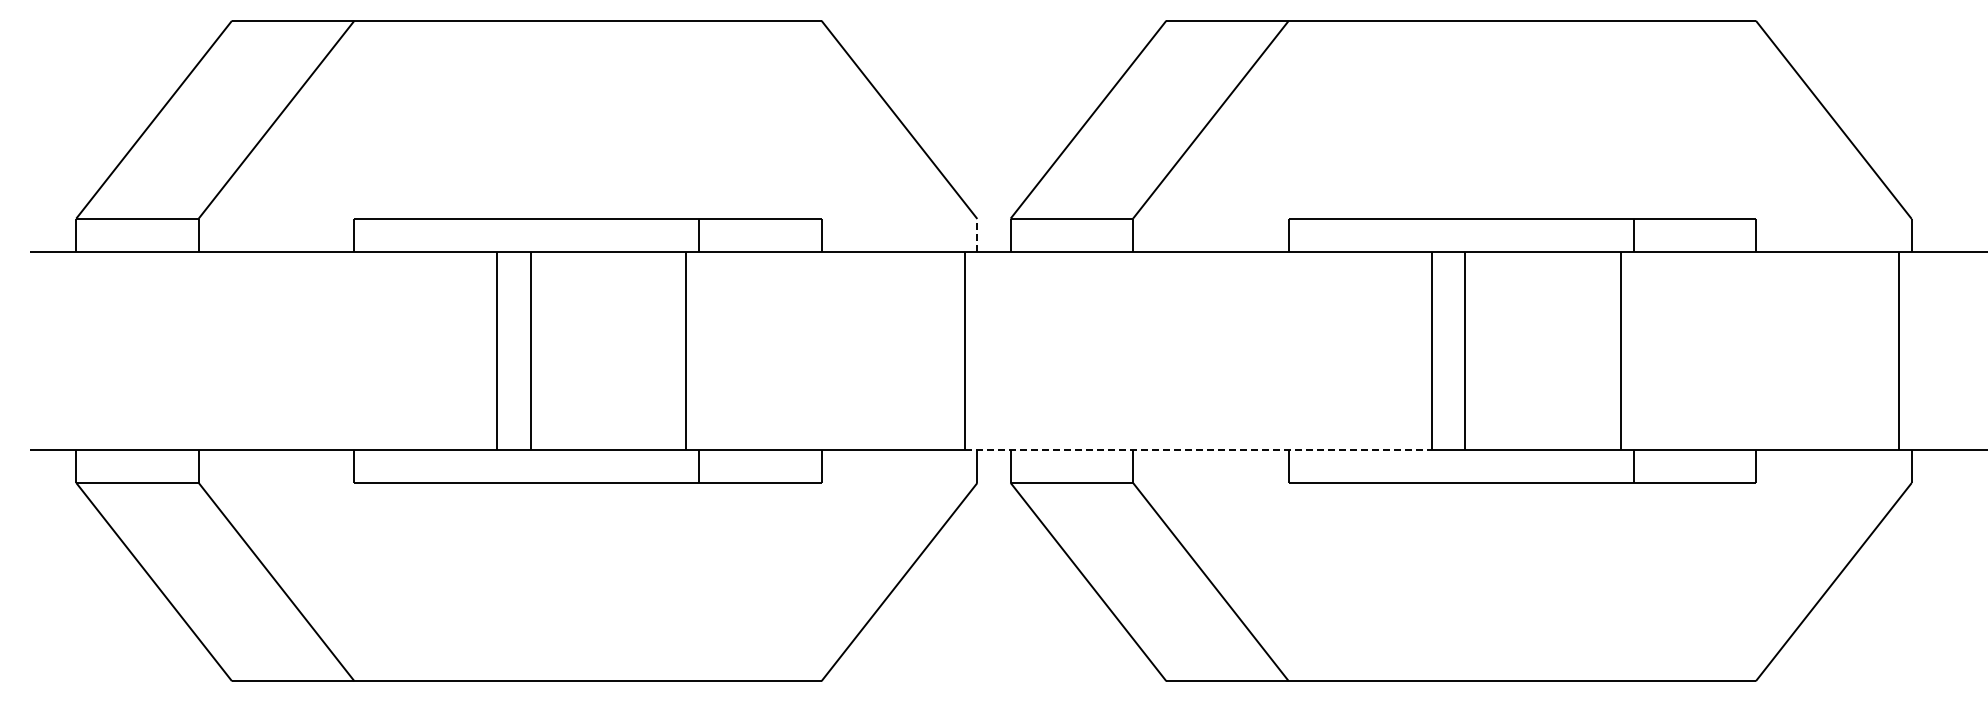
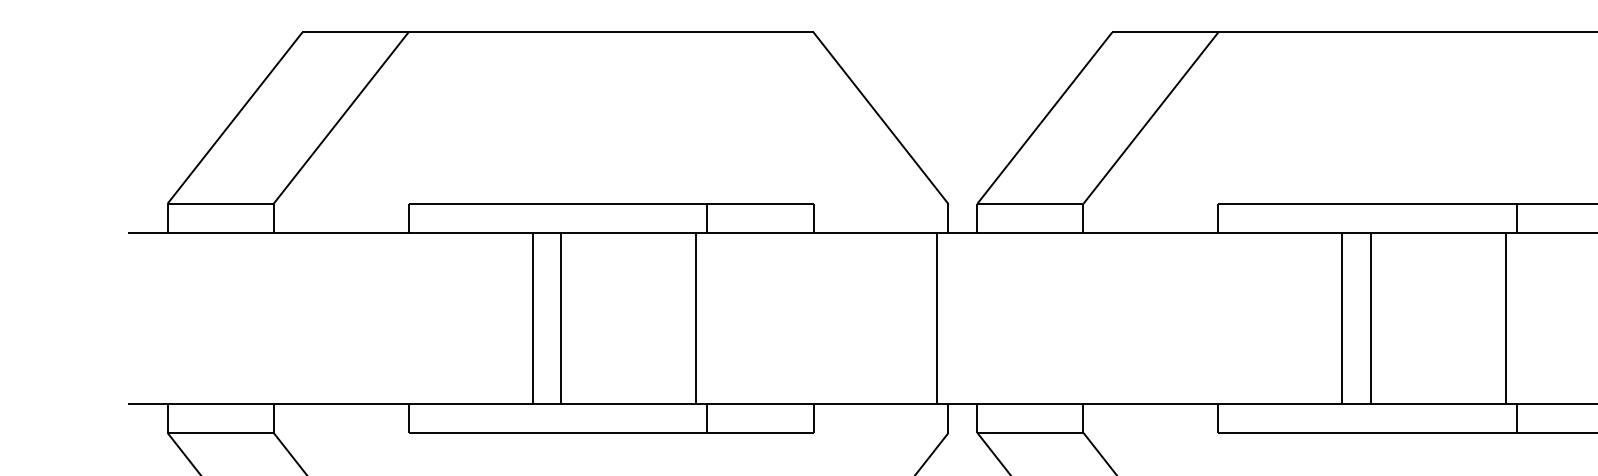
line: (977, 234) -> (948, 217), dashed -> solid
line: (1198, 449) -> (1140, 403), dashed -> solid

